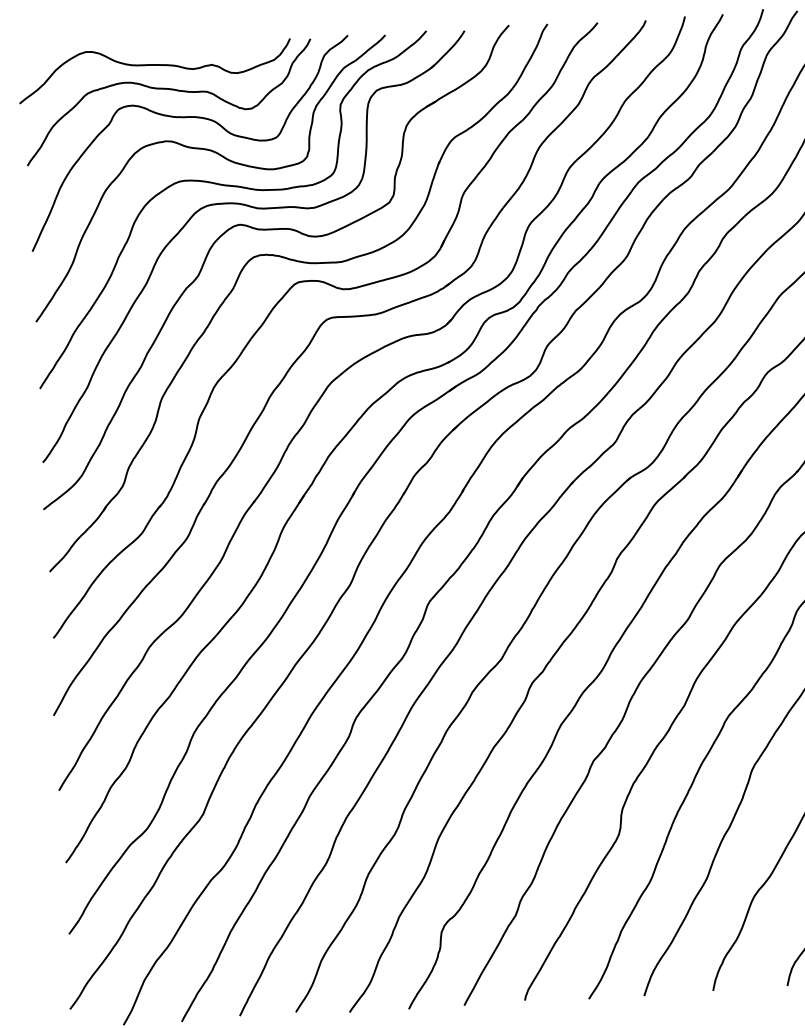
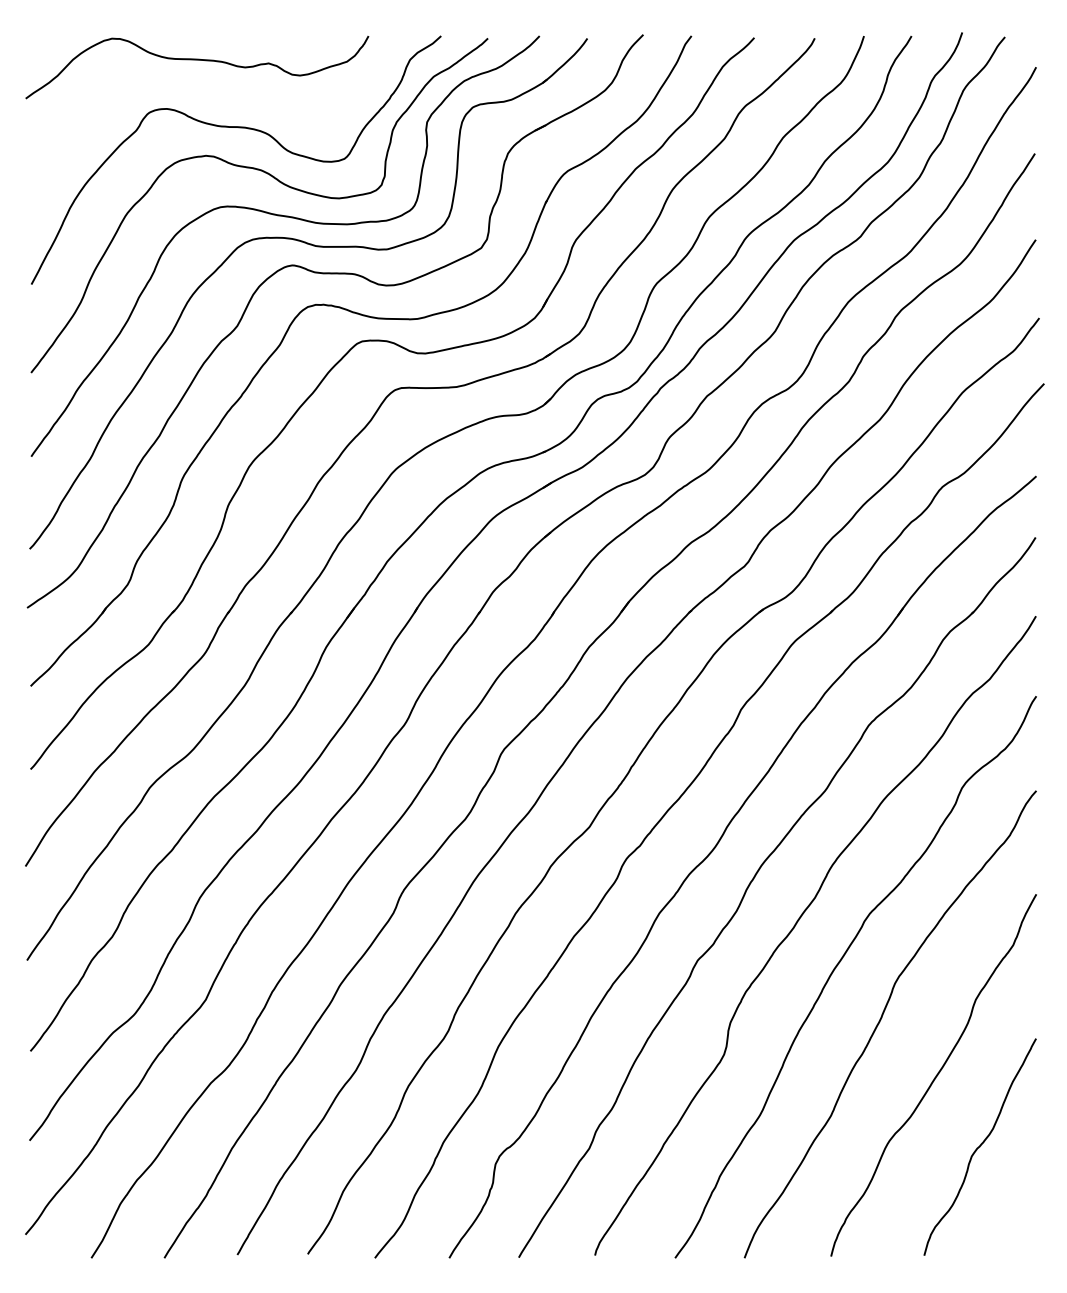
curve: (171, 90) -> (216, 92), removed

